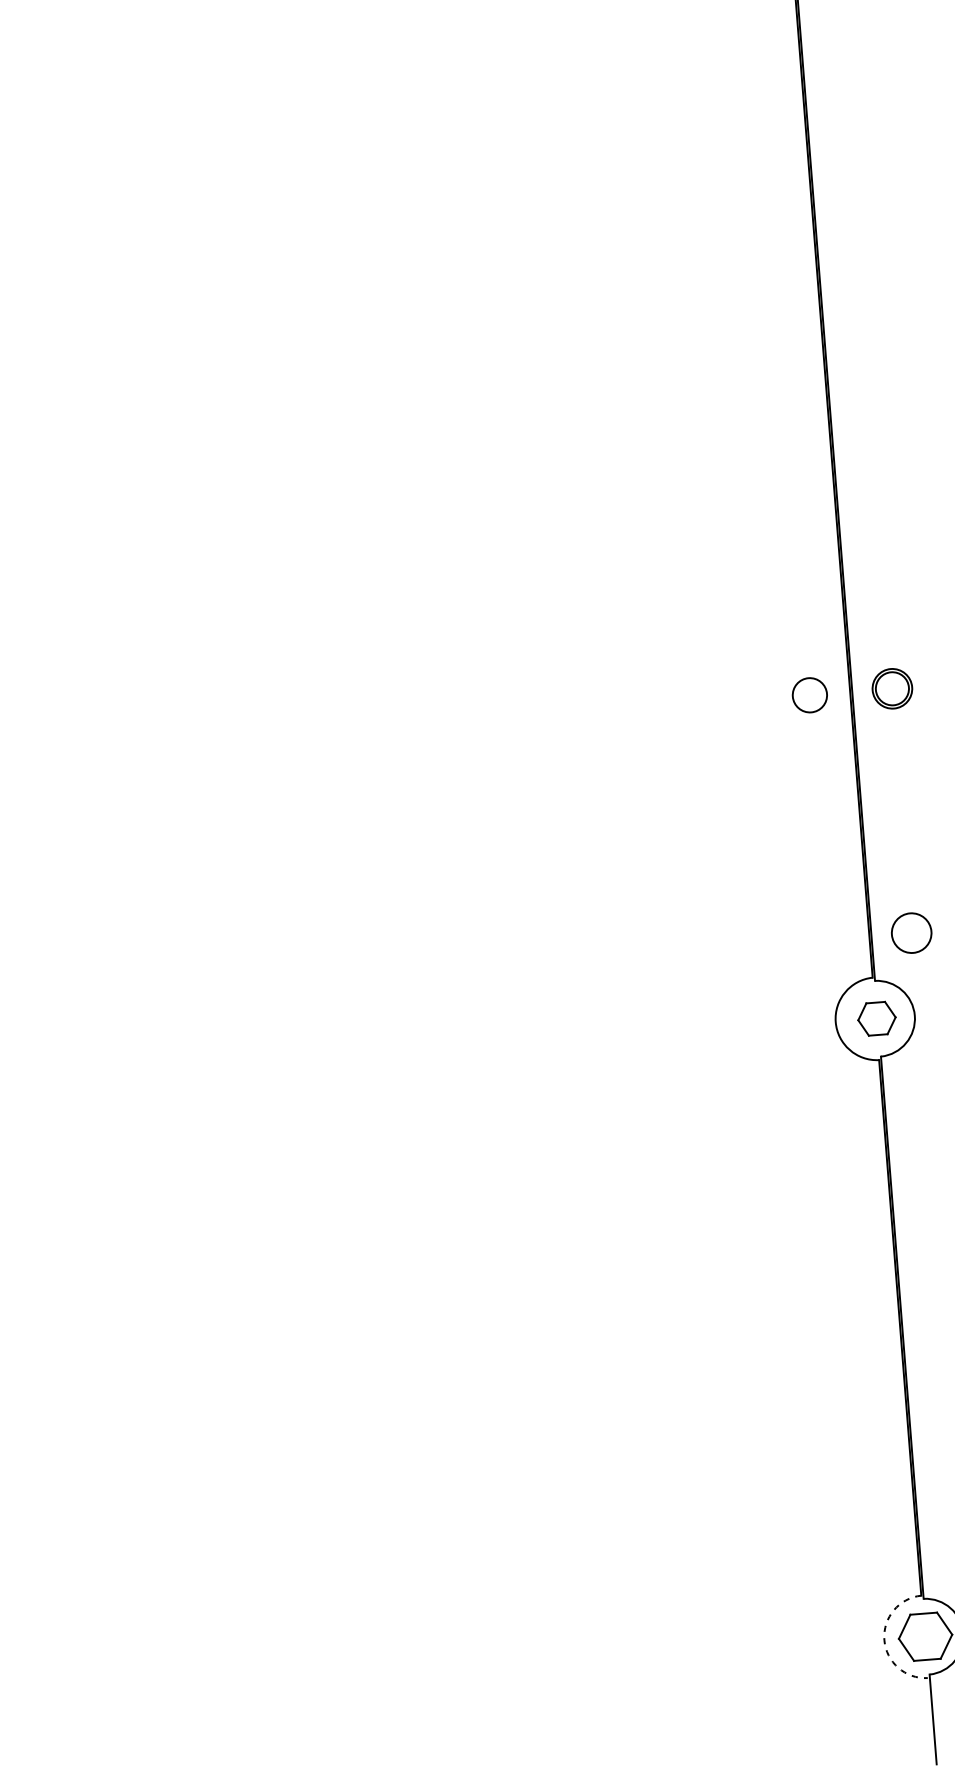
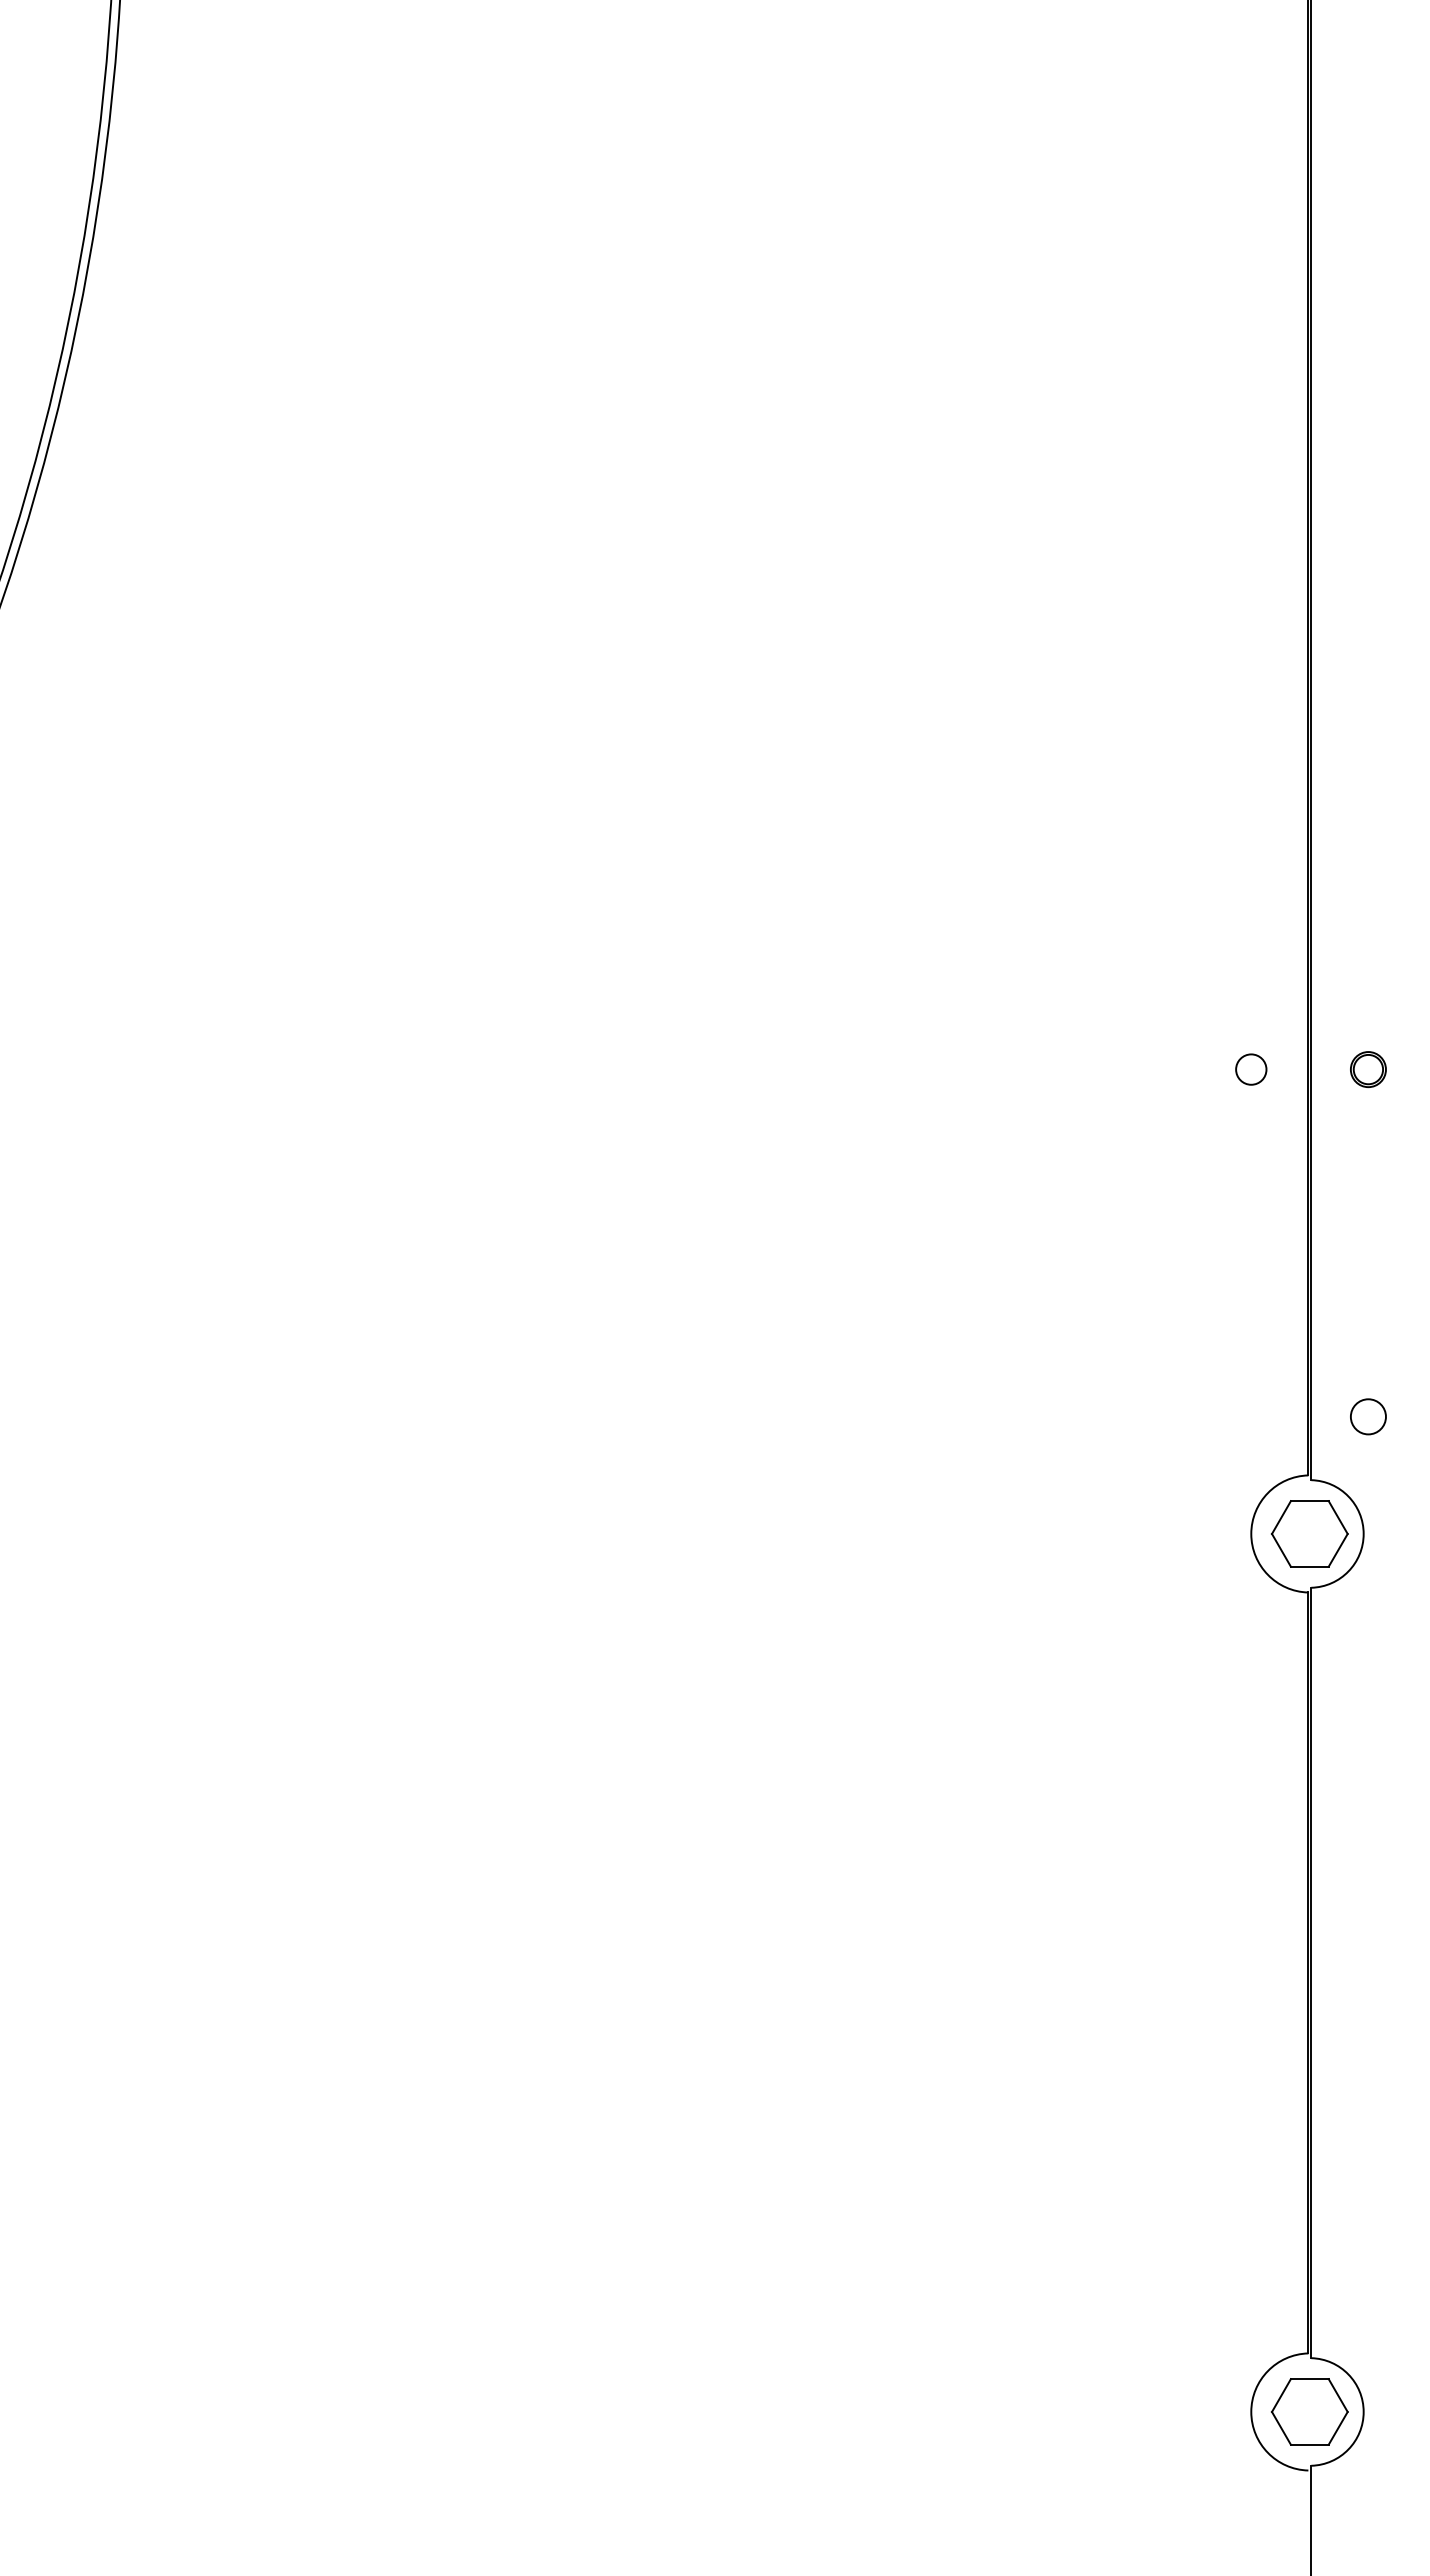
part: (892, 688) -> (1368, 1069), size x0.62
circle: (810, 695) -> (1251, 1069), size x0.62
circle: (911, 932) -> (1367, 1416), size x0.62
part: (876, 1018) -> (1309, 1533), size x1.43
arc: (884, 1639) -> (1251, 2411), dashed -> solid

